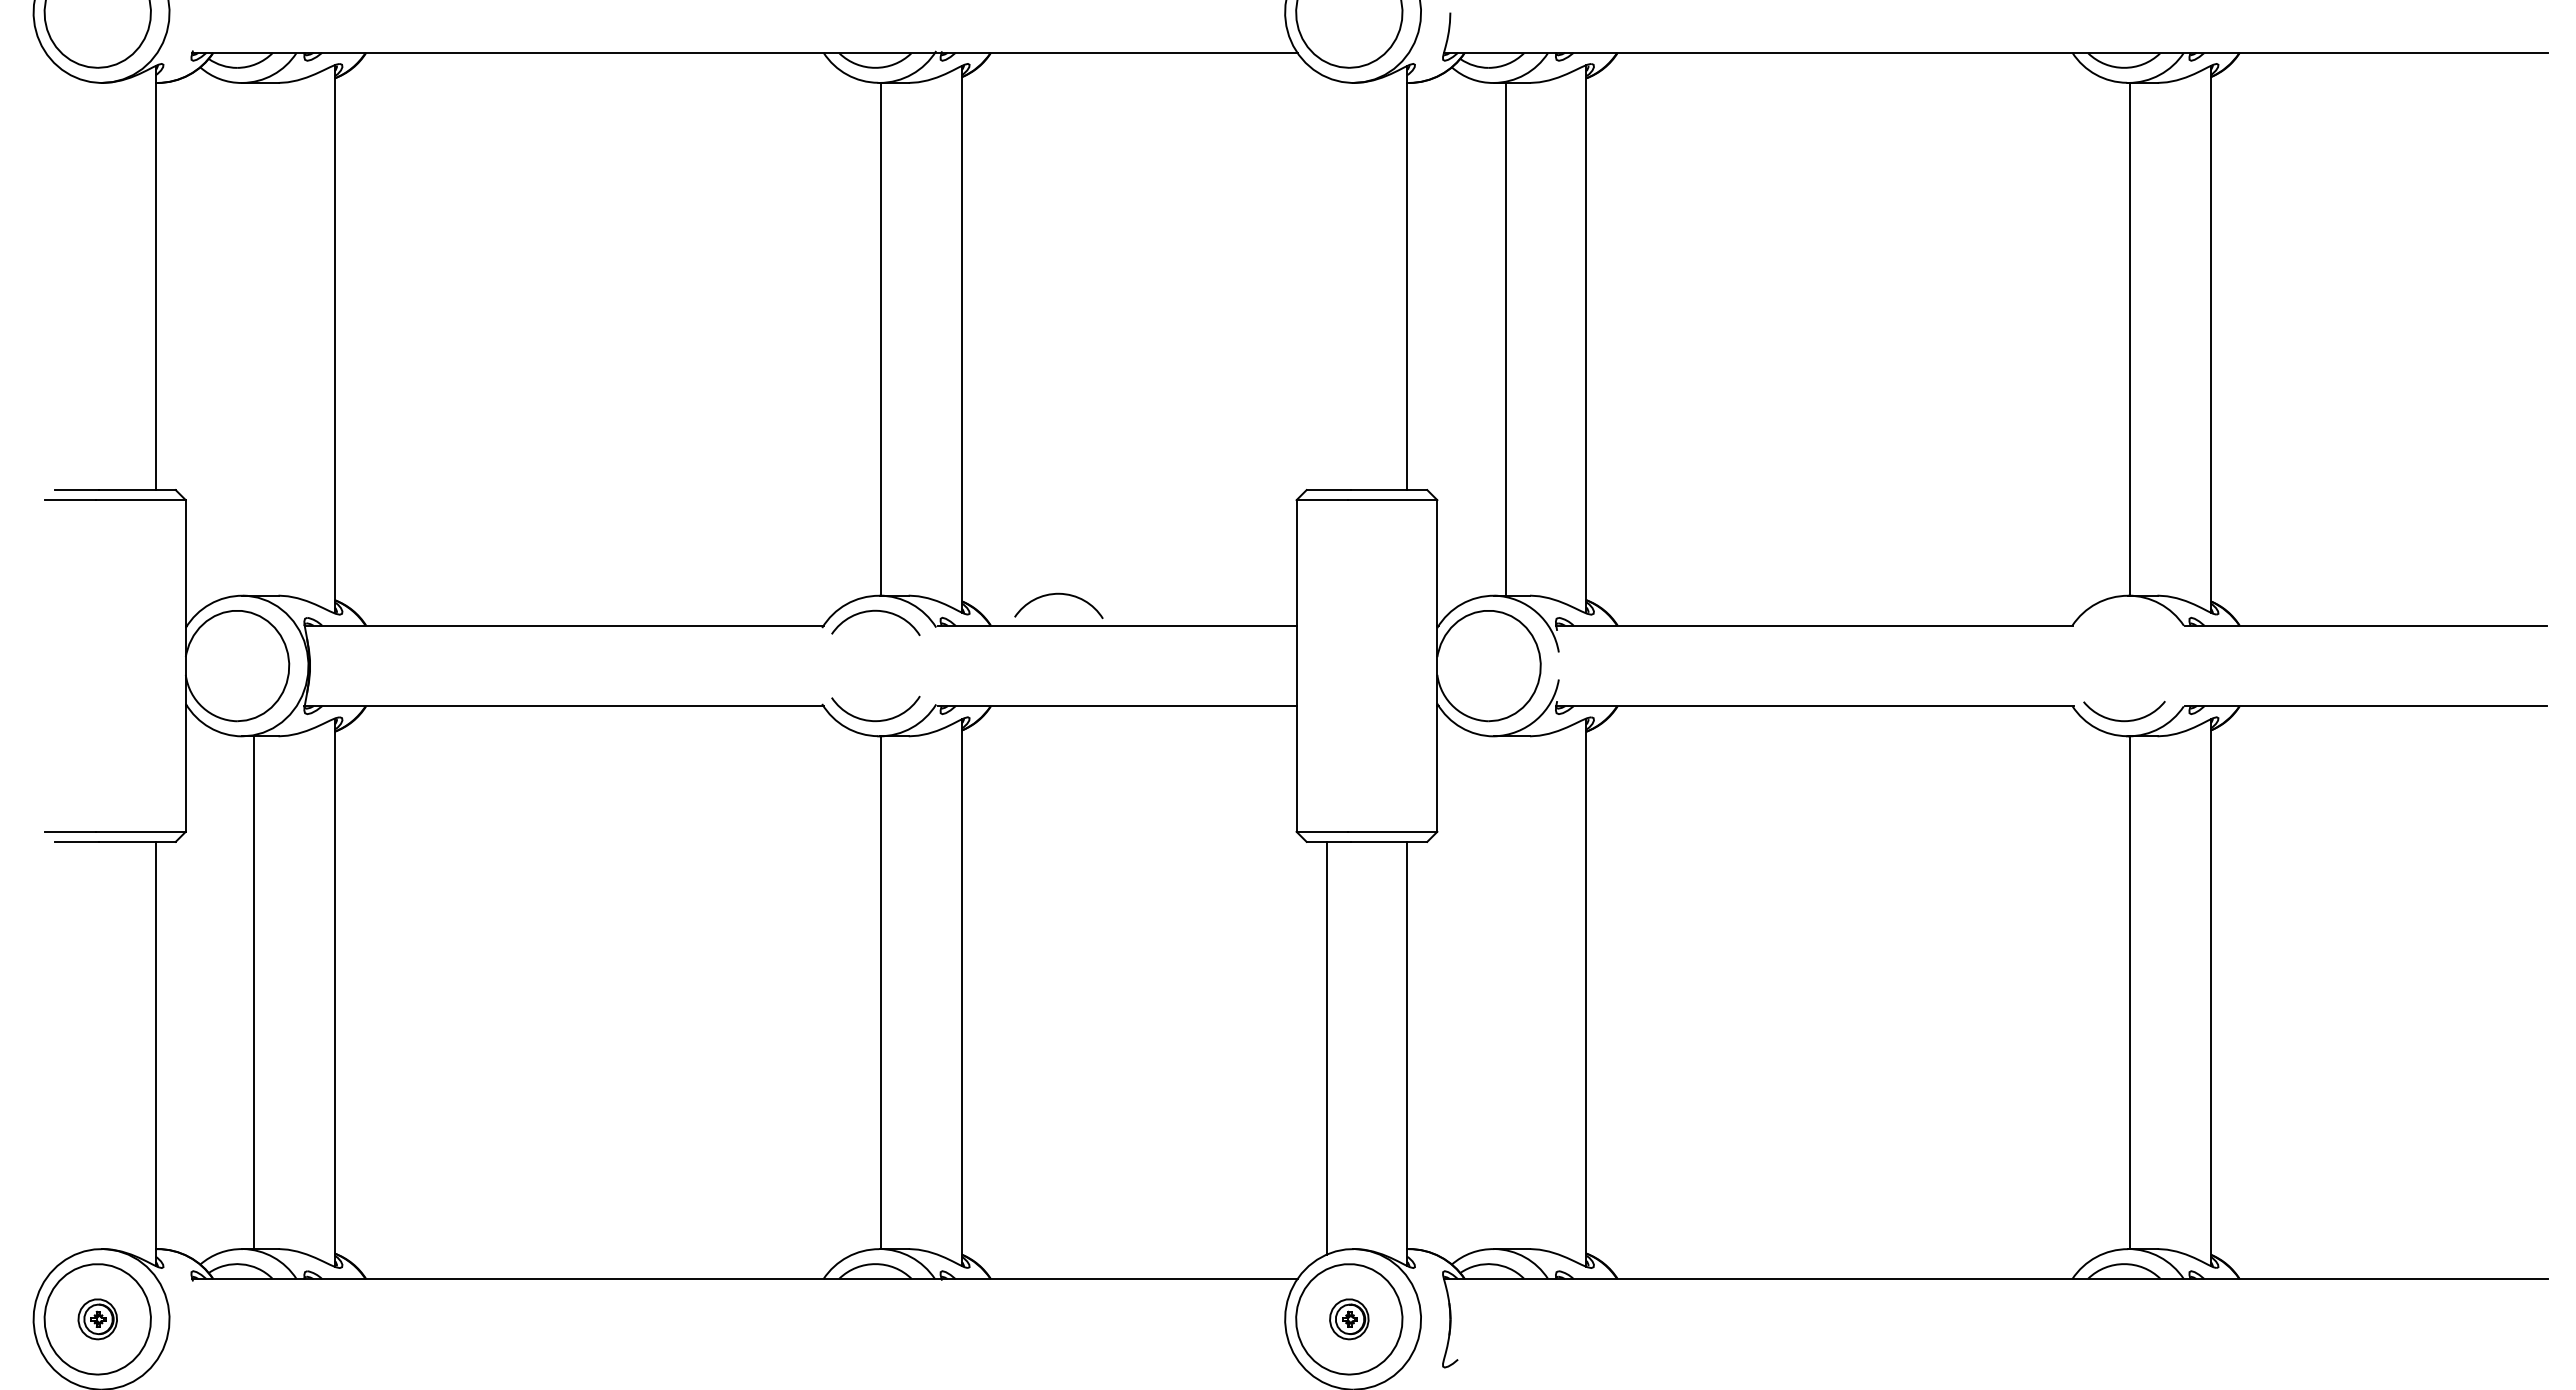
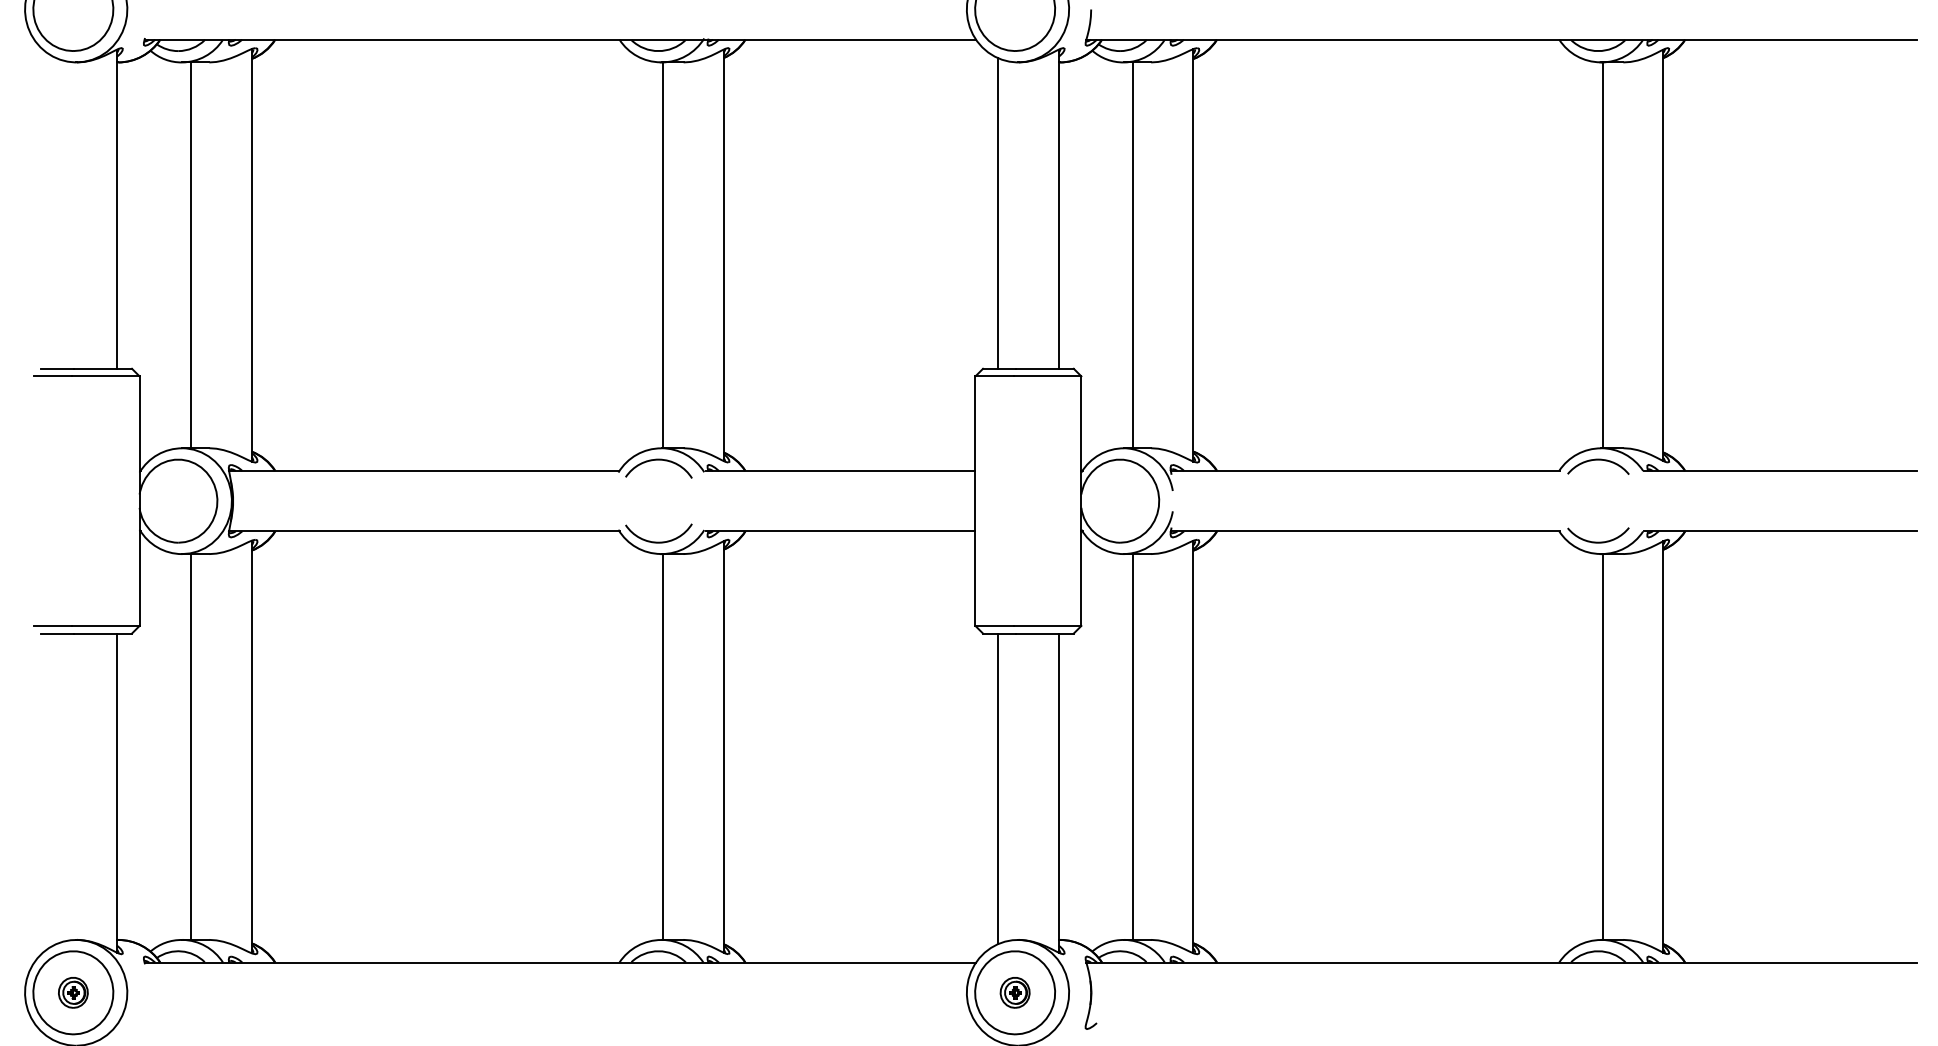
line: (1326, 283) -> (997, 213), added
line: (254, 338) -> (191, 254), added
arc: (1058, 594) -> (796, 447), removed
arc: (2124, 611) -> (1598, 460), added
line: (1505, 992) -> (1132, 746), added

